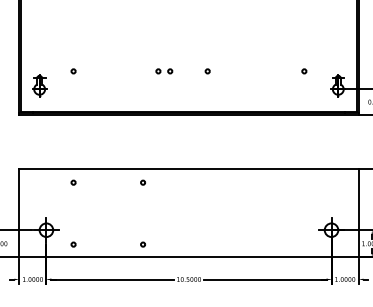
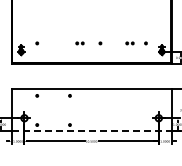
part: (269, 71) -> (129, 43), added
line: (188, 258) -> (91, 131), solid -> dashed

